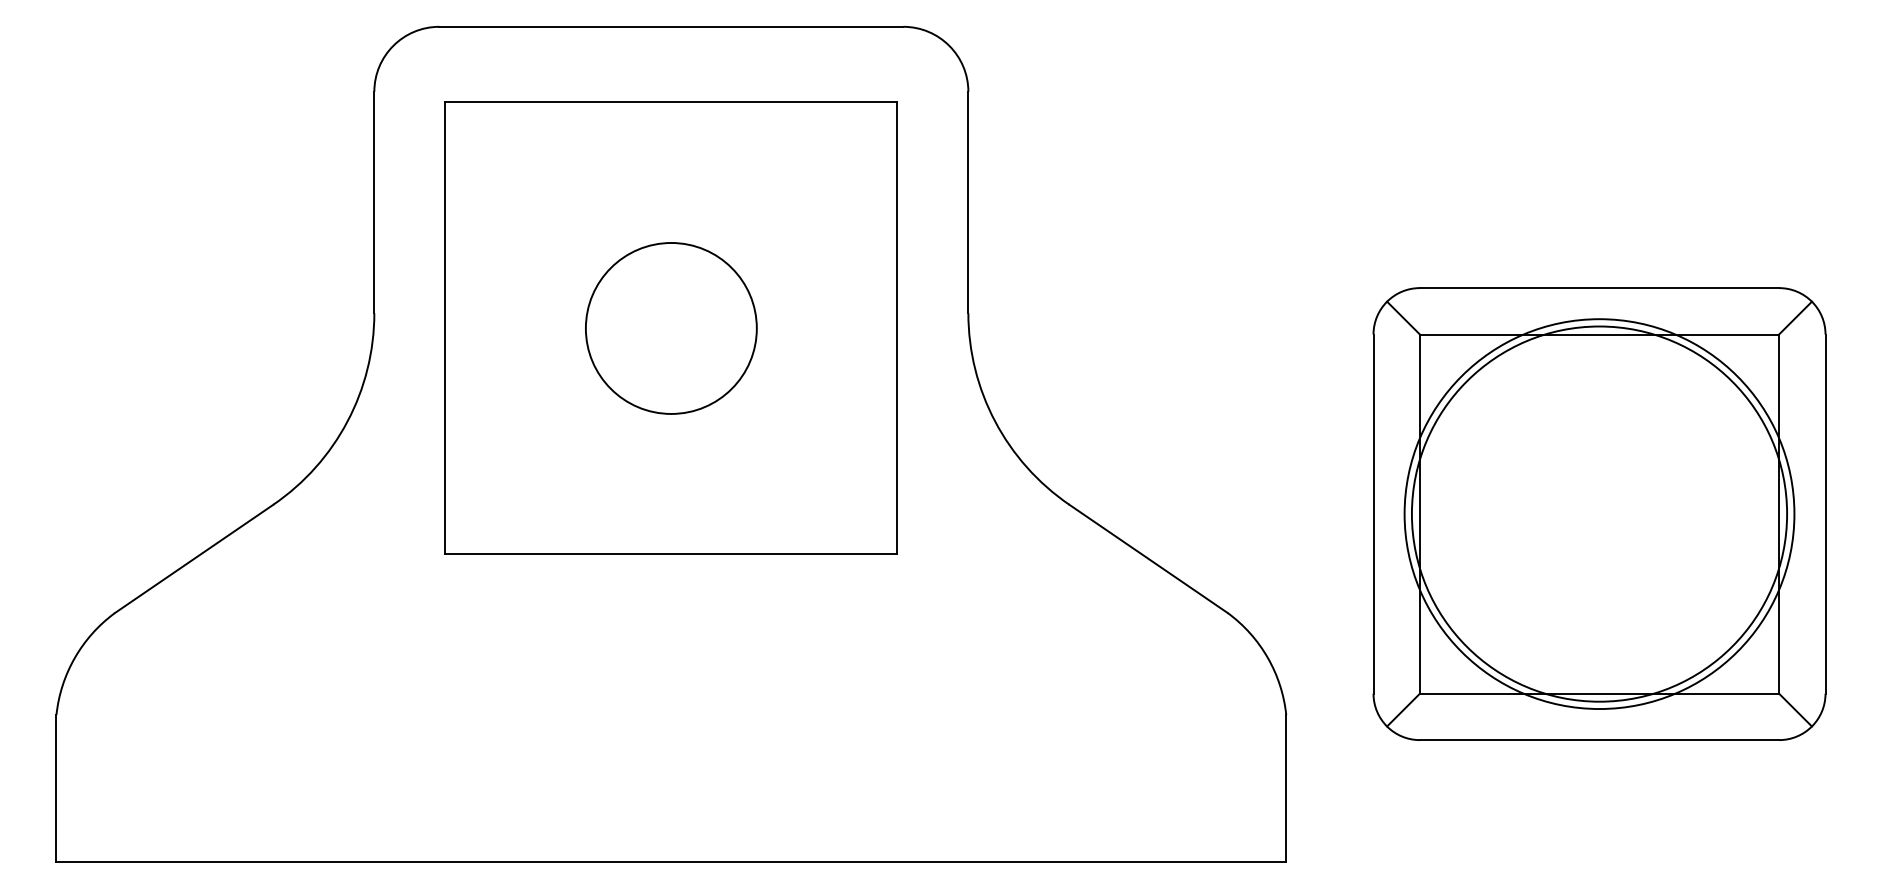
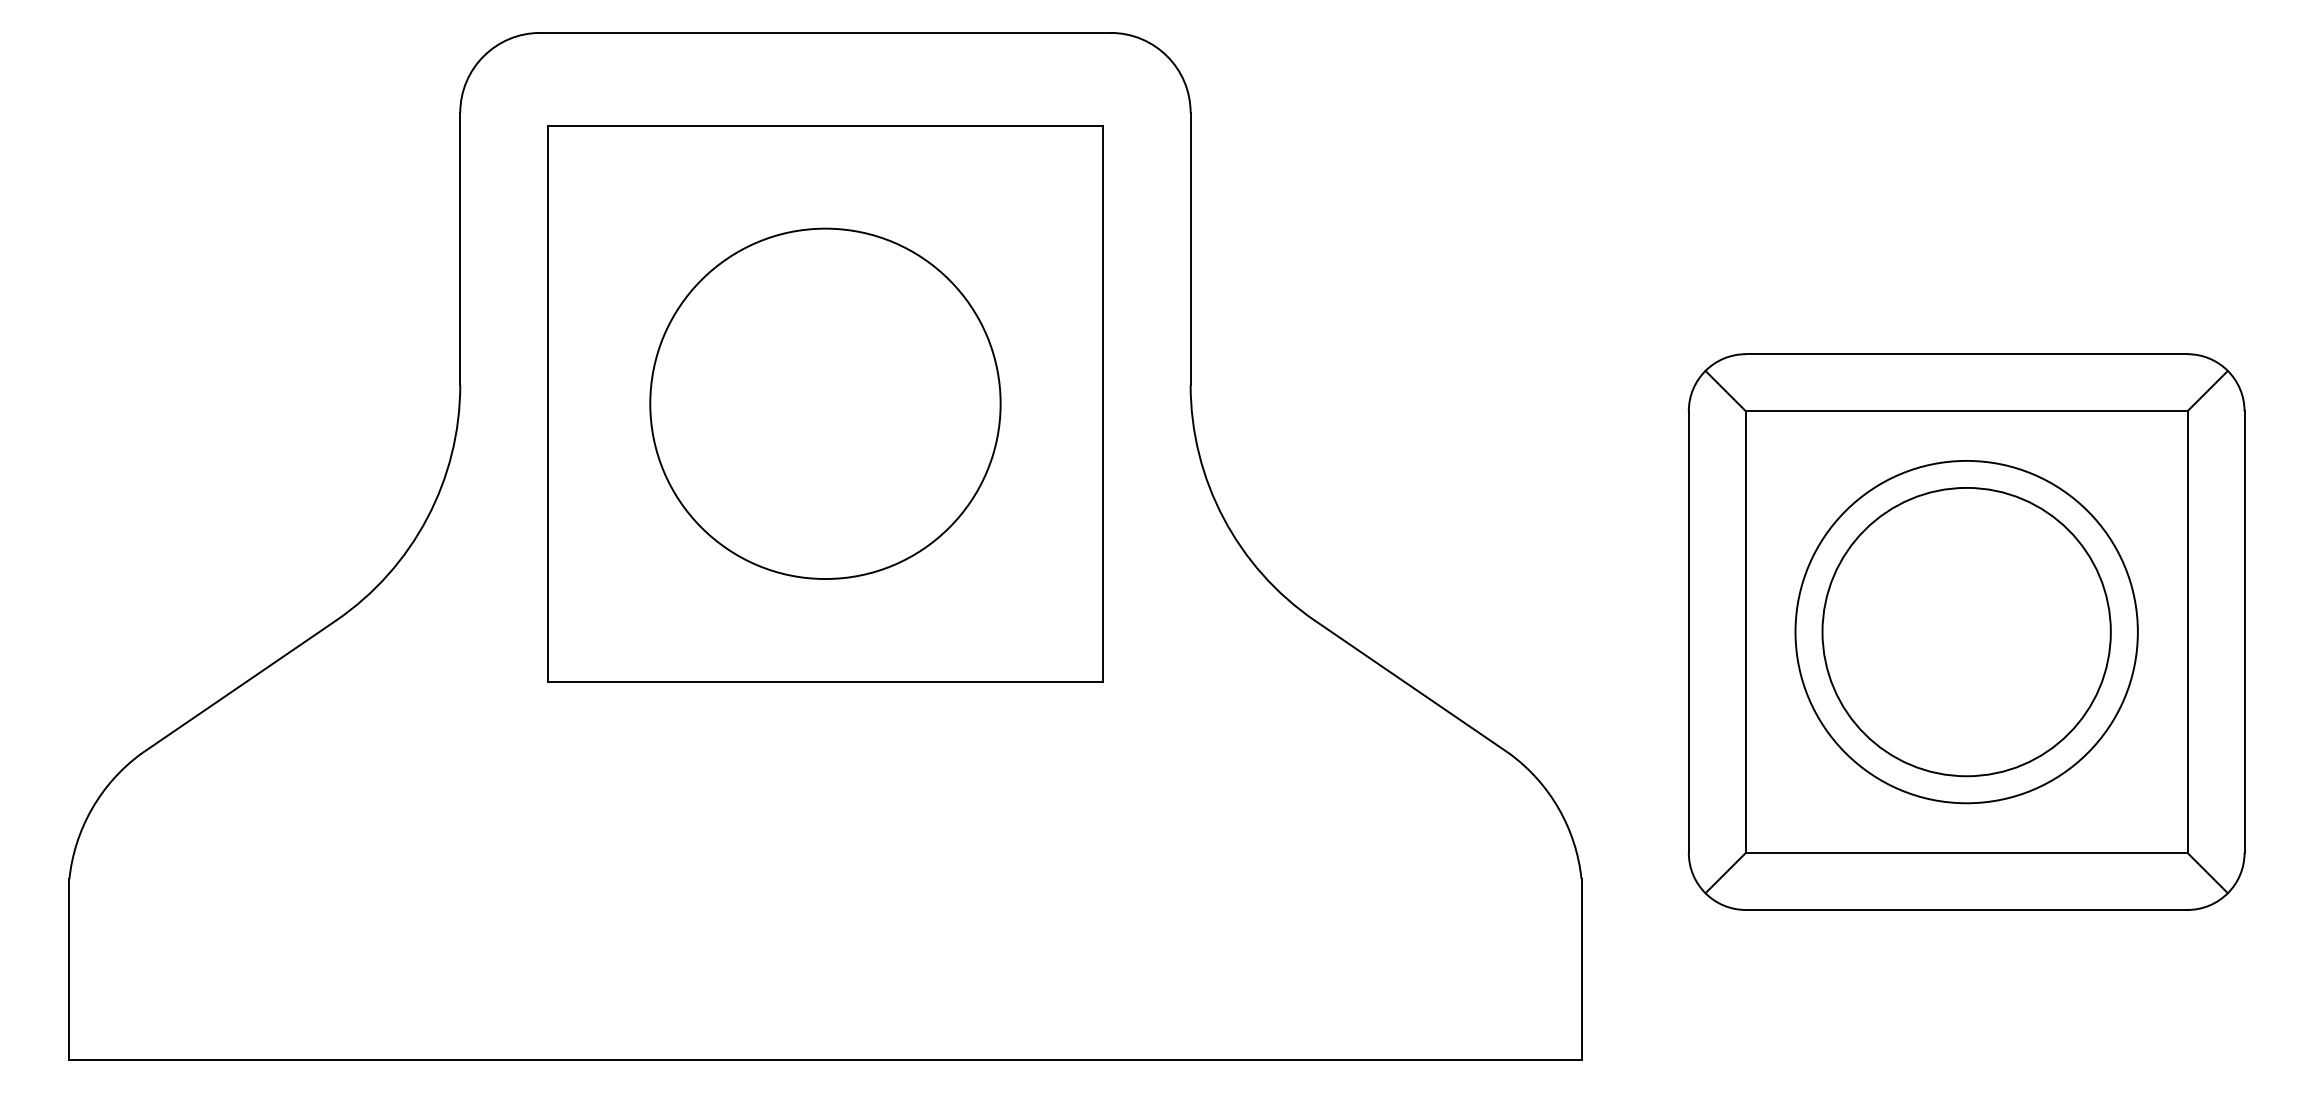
circle: (671, 328) -> (825, 403), size x1.67
circle: (1599, 513) -> (1966, 631), size x0.62
circle: (1599, 513) -> (1966, 631), size x0.71

